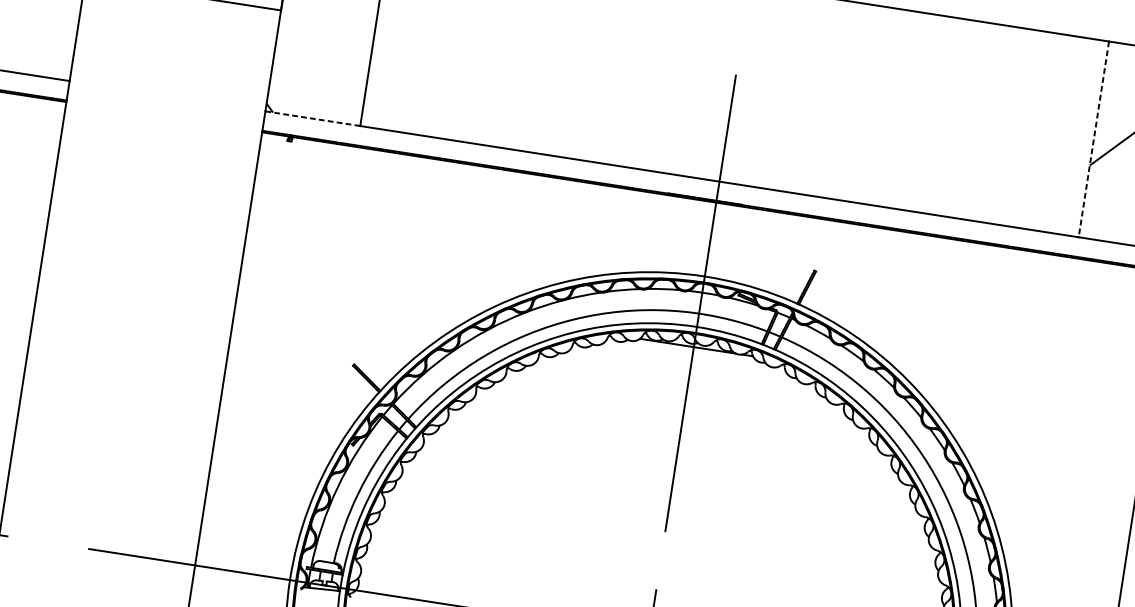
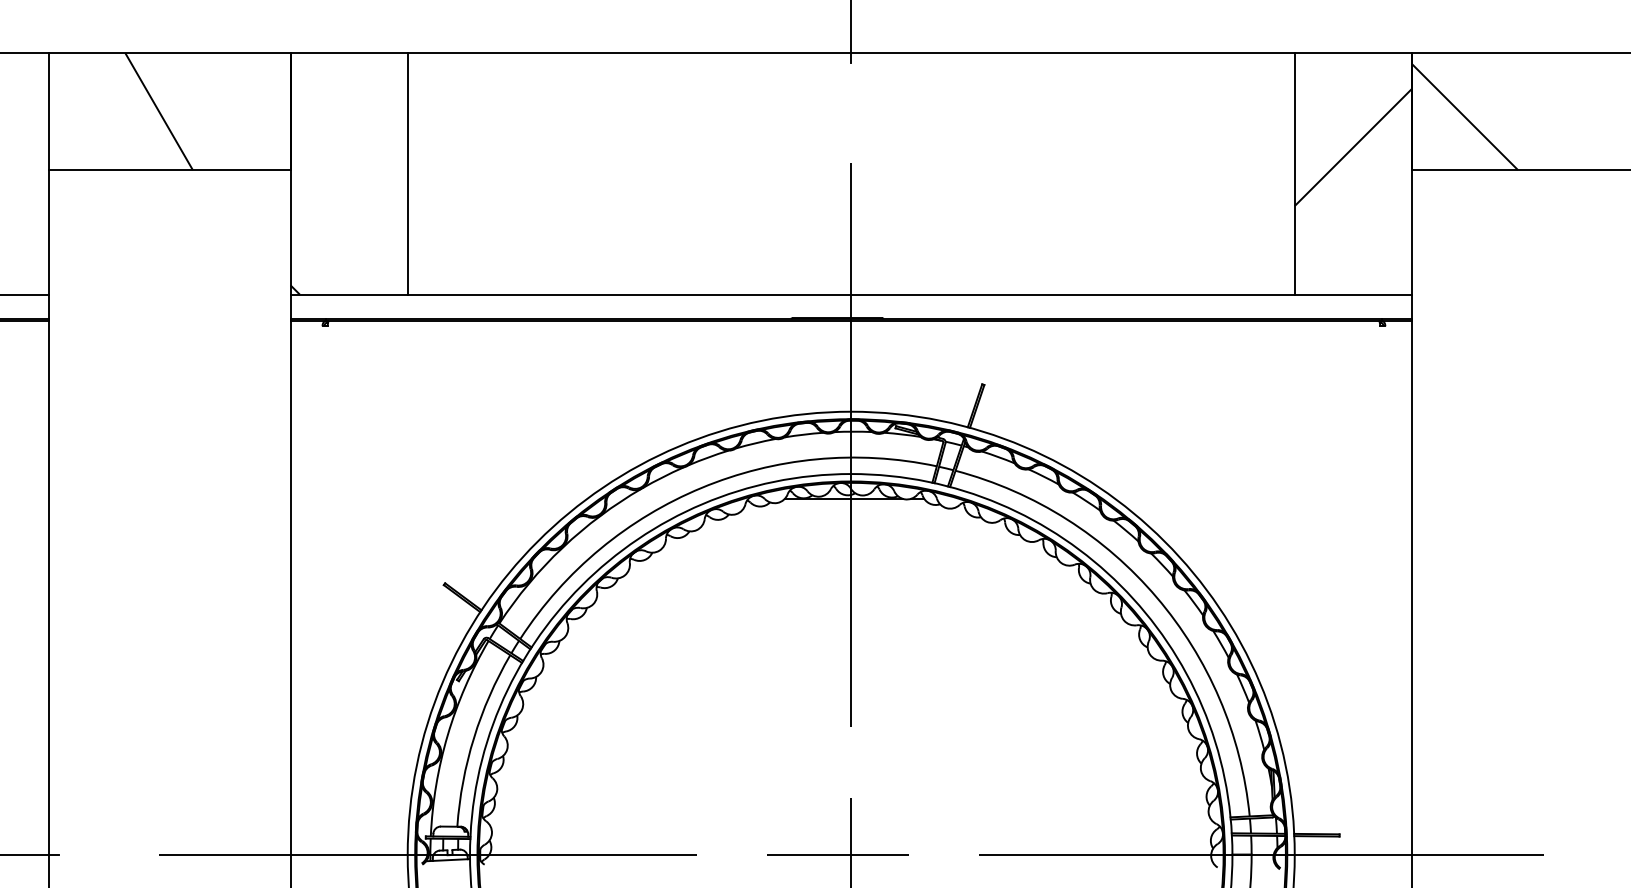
line: (313, 118) -> (349, 294), dashed -> solid
line: (1093, 139) -> (1294, 173), dashed -> solid

